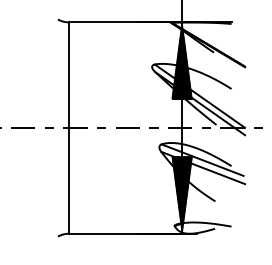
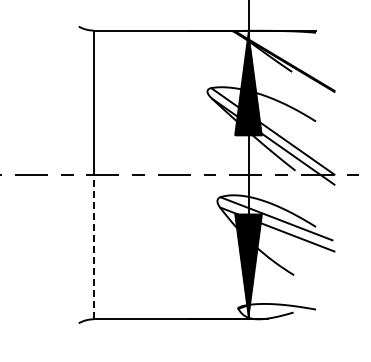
line: (68, 180) -> (93, 246), solid -> dashed

